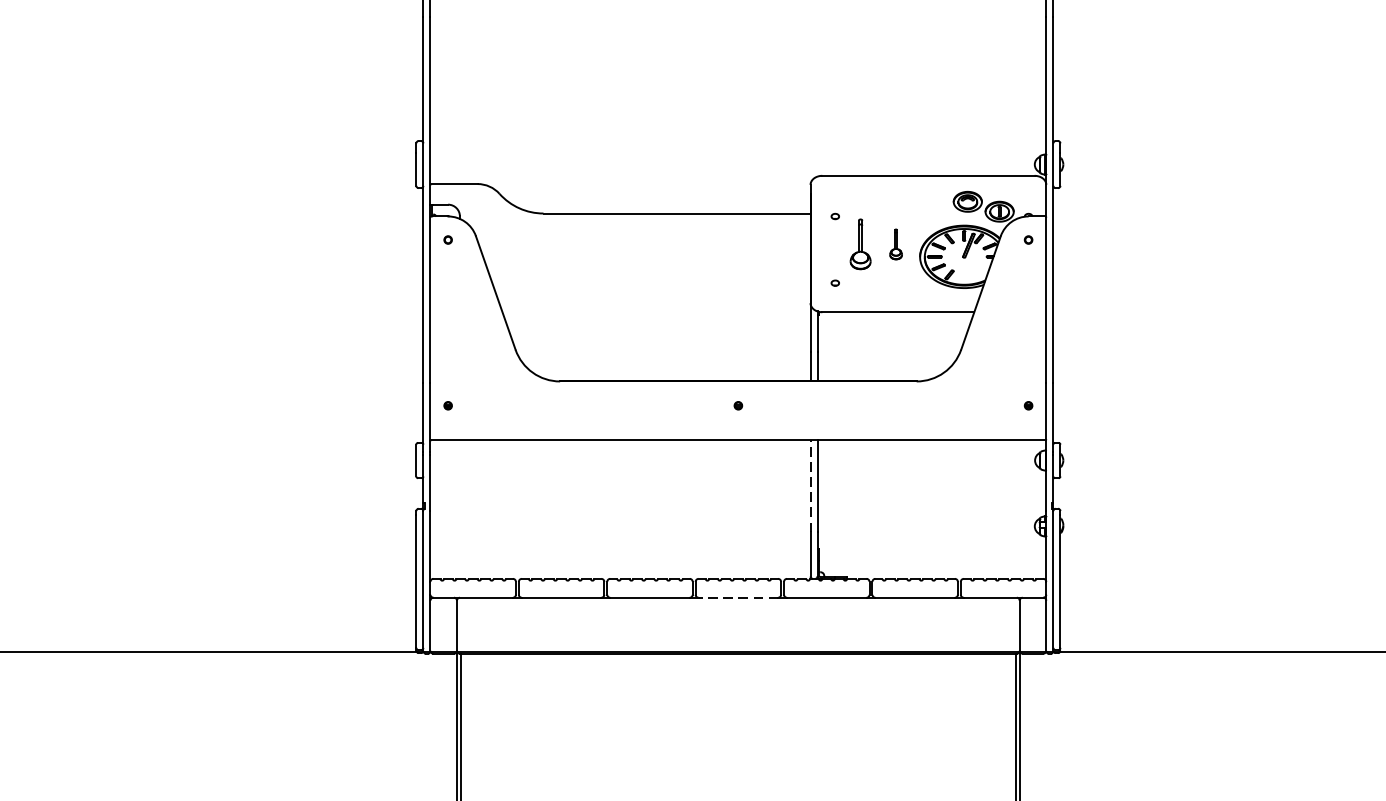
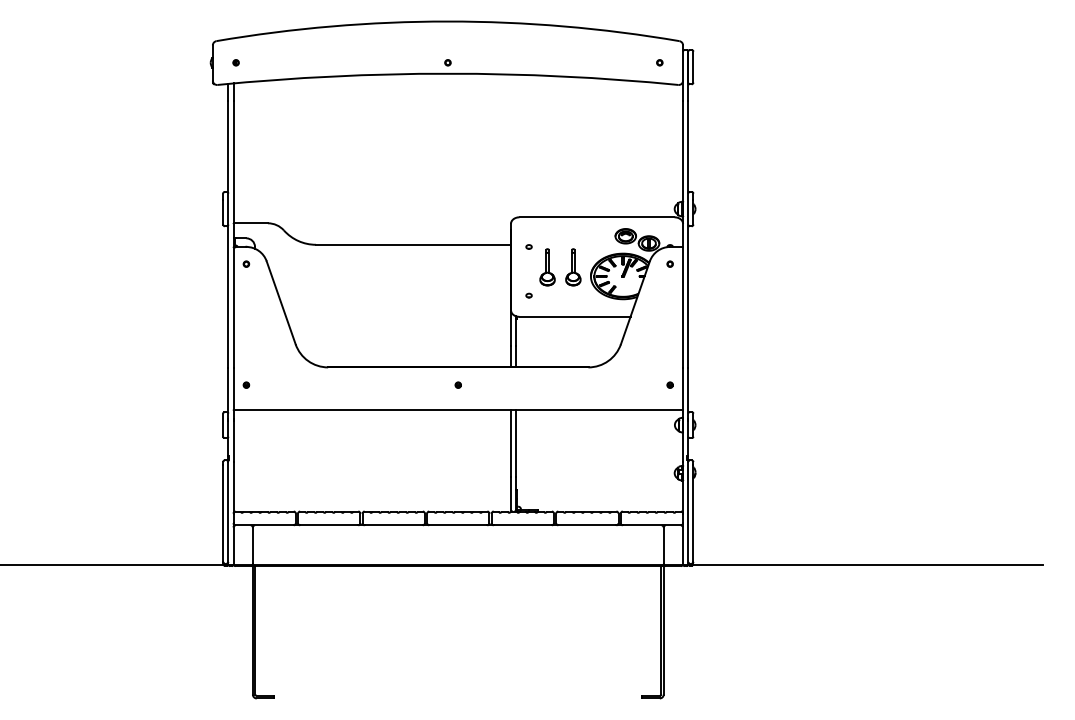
part: (896, 244) -> (573, 267), size x1.67
line: (809, 485) -> (510, 443), dashed -> solid
line: (737, 598) -> (457, 525), dashed -> solid

